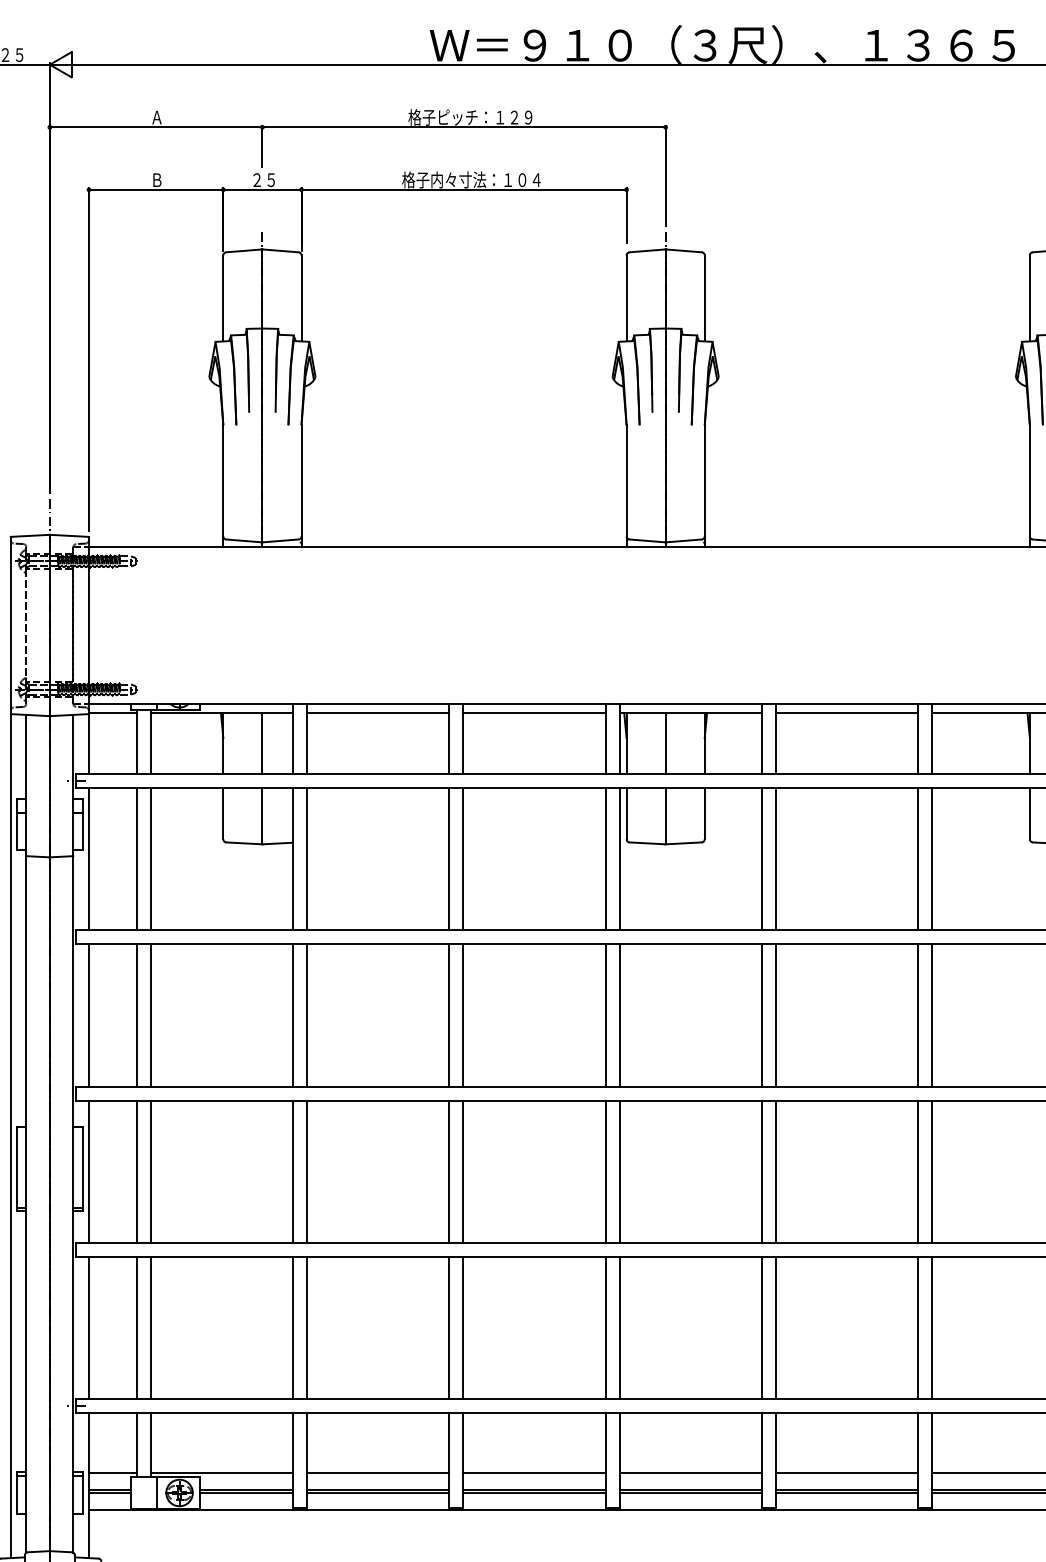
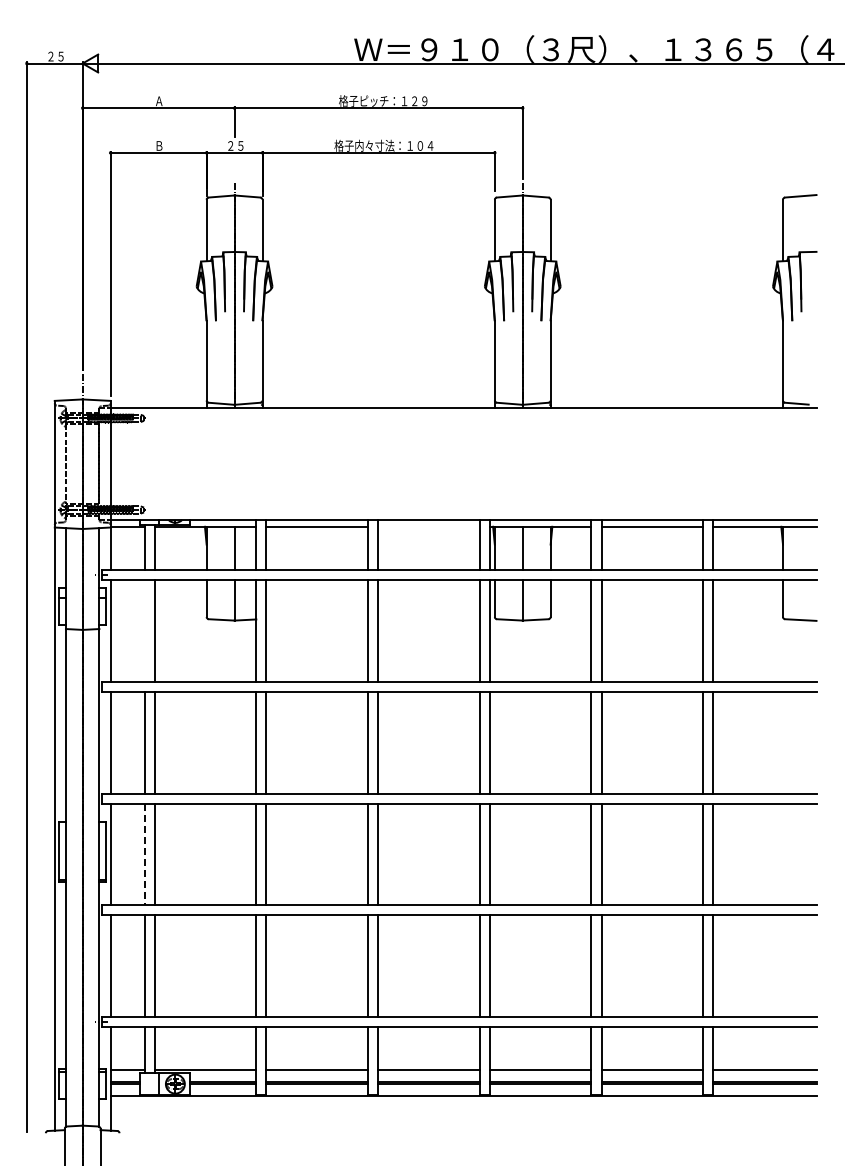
line: (533, 712) -> (428, 526), removed
line: (136, 859) -> (144, 631), removed
line: (136, 1171) -> (144, 854), solid -> dashed

